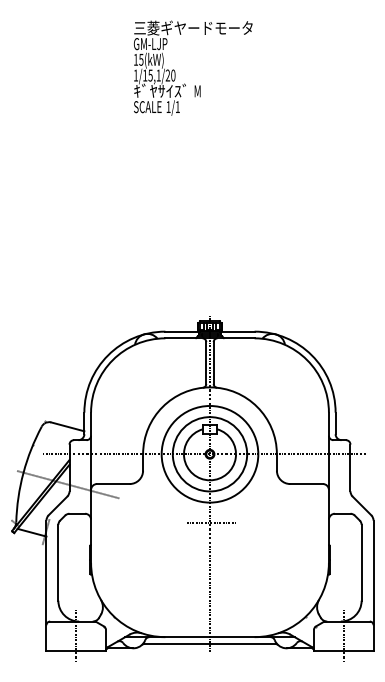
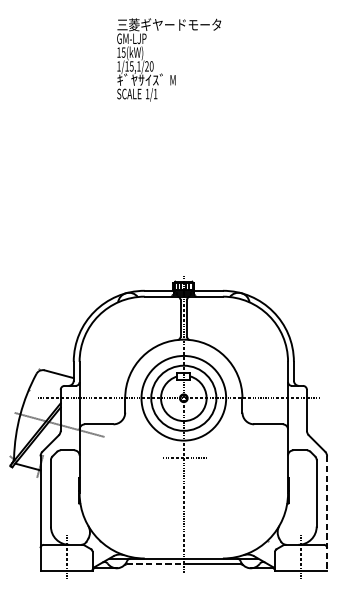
line: (373, 586) -> (327, 514), solid -> dashed
line: (177, 643) -> (155, 564), solid -> dashed

